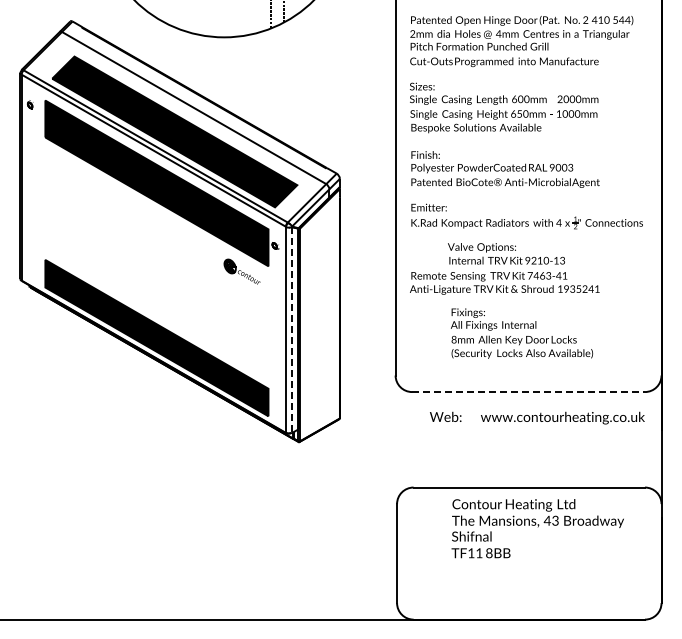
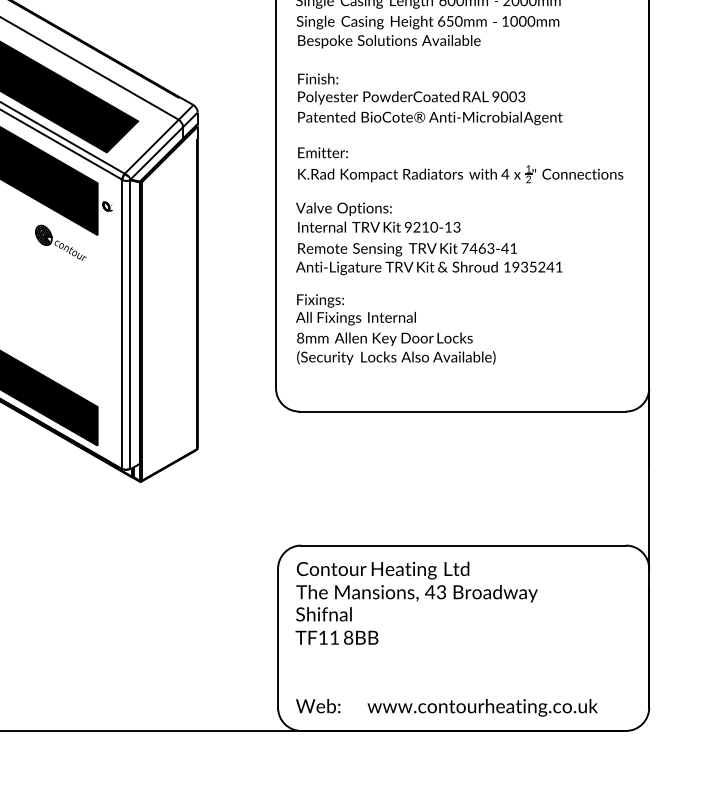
text: (506, 253) -> (378, 217), moved
line: (291, 330) -> (129, 325), dashed -> solid
text: (521, 333) -> (395, 329), moved
line: (529, 392) -> (463, 412), dashed -> solid
text: (537, 417) -> (447, 706), moved
text: (537, 528) -> (416, 603), moved

